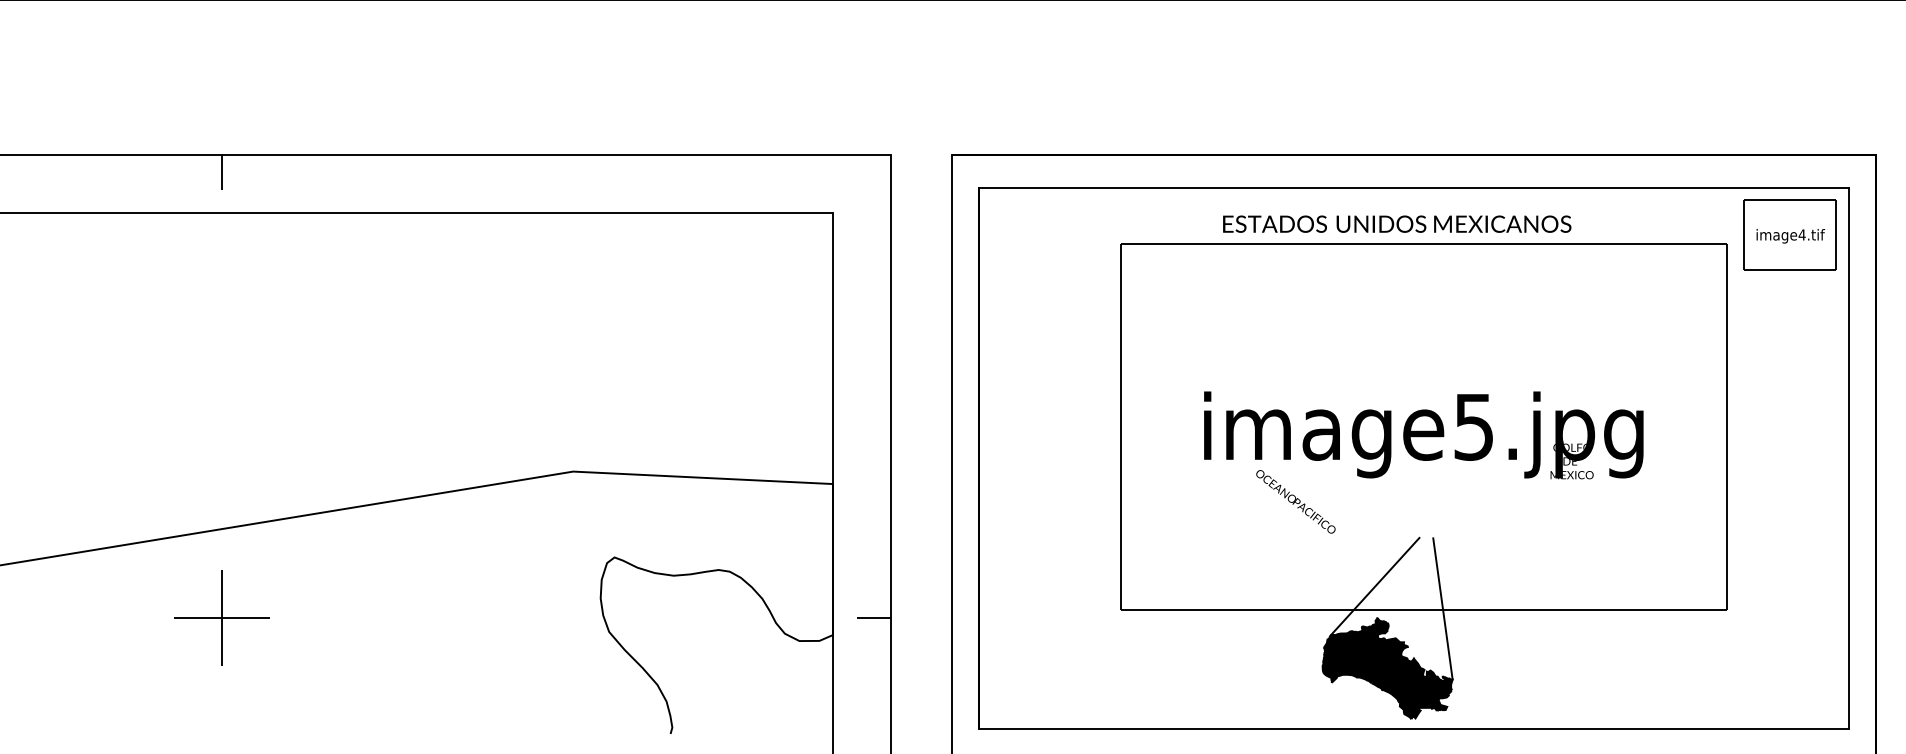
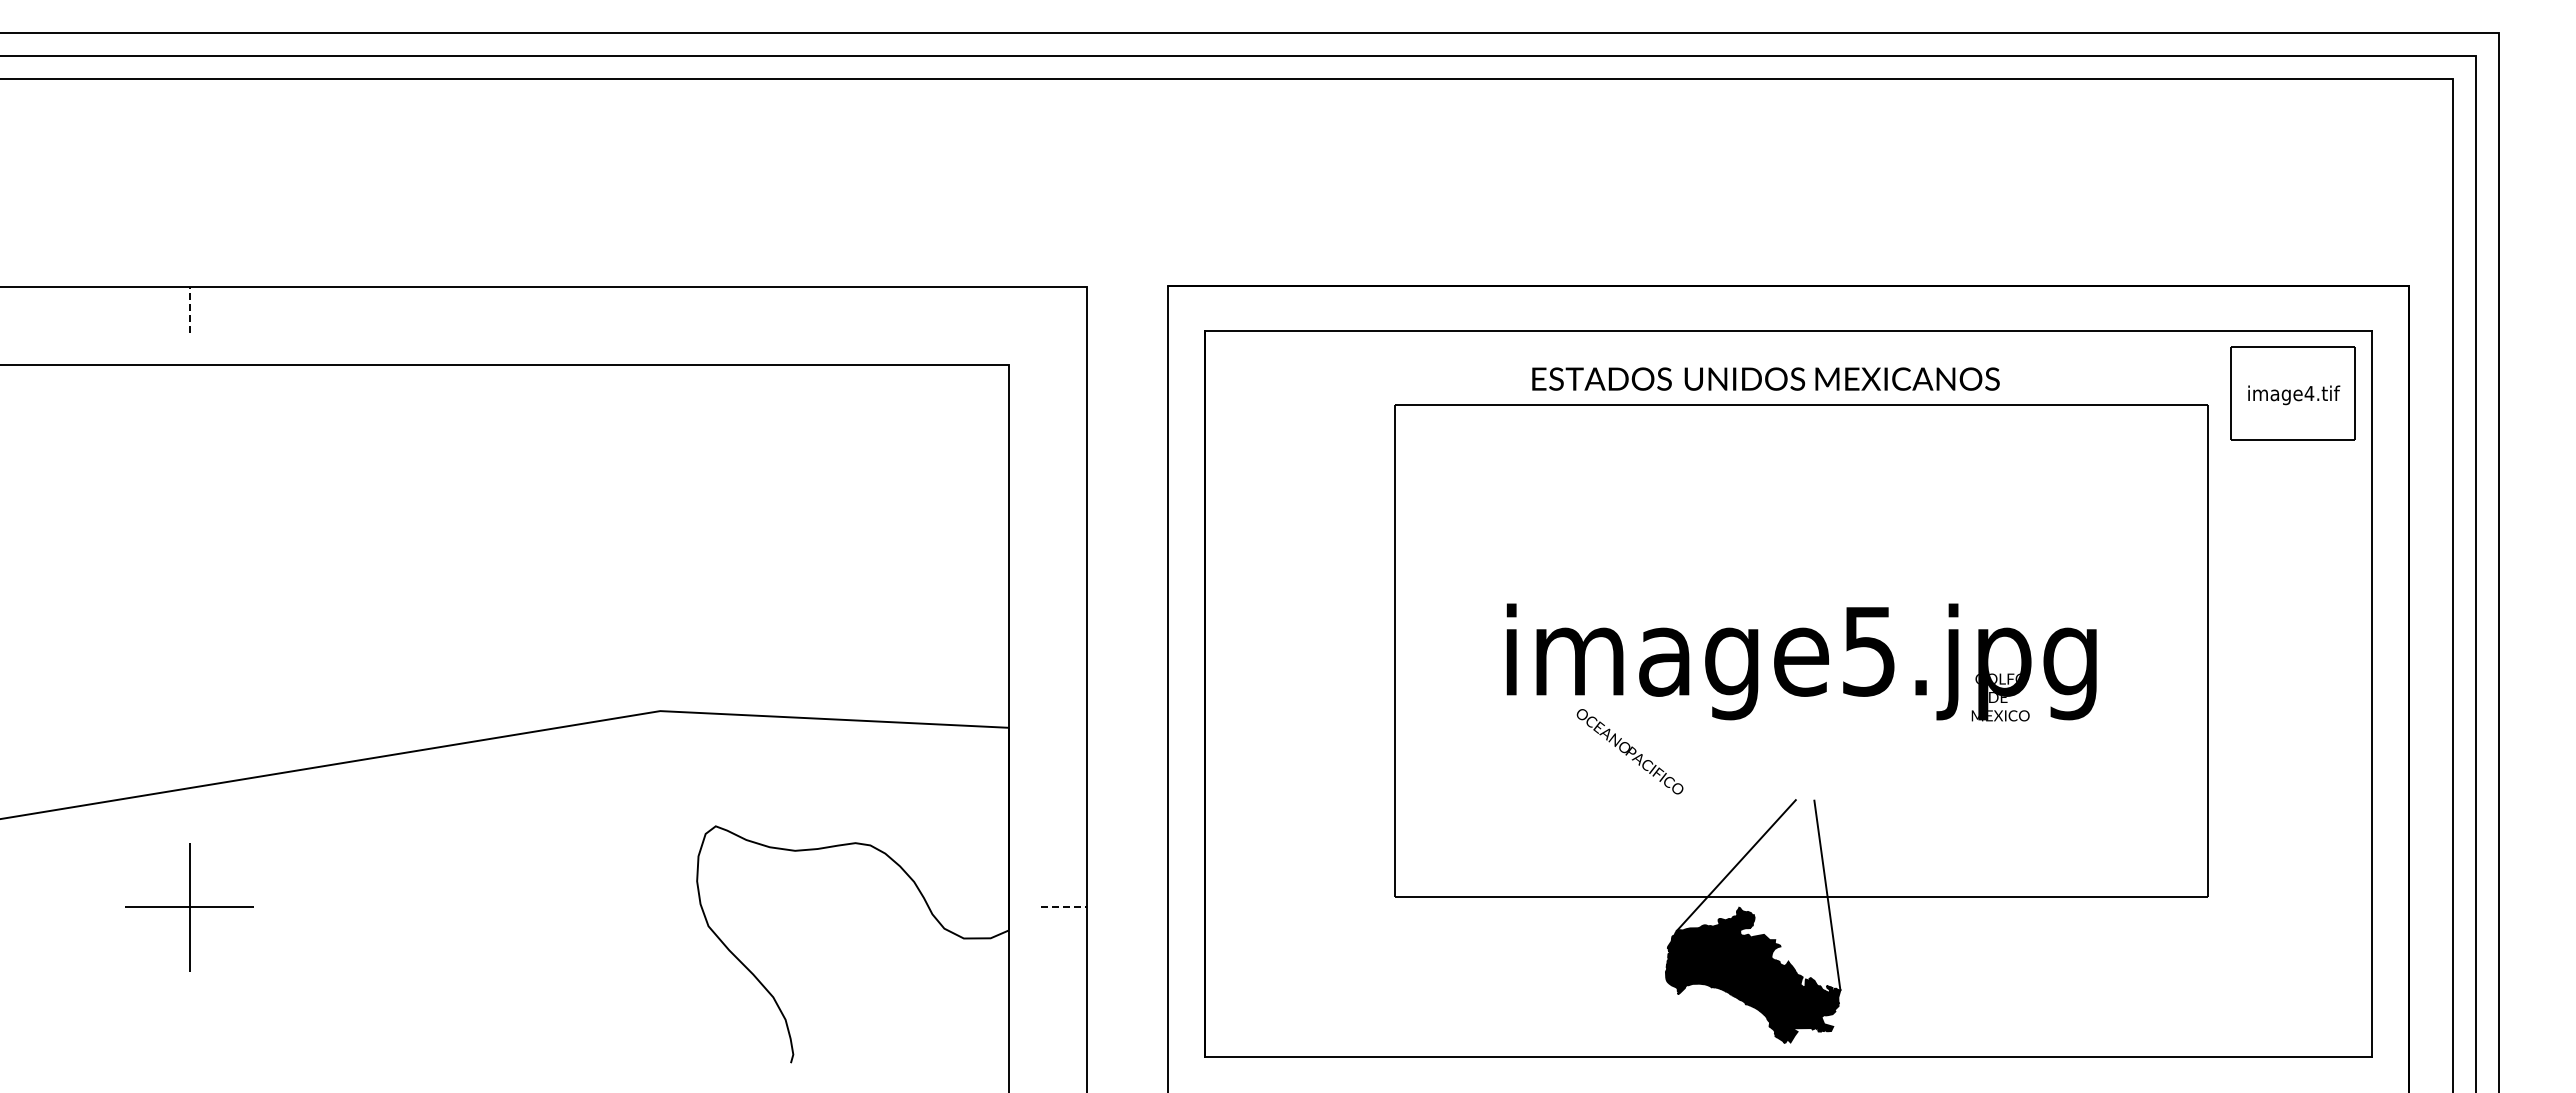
line: (222, 172) -> (189, 309), solid -> dashed
line: (874, 617) -> (1064, 907), solid -> dashed

